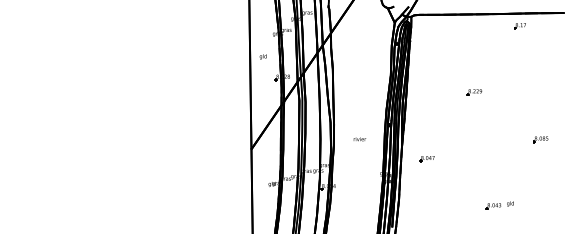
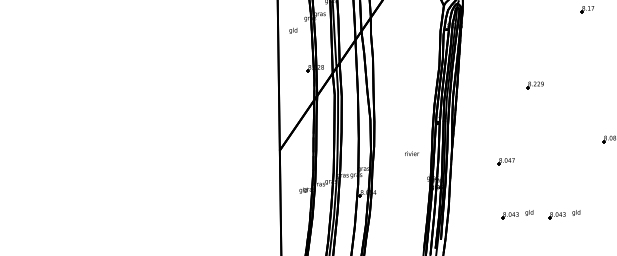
text: (262, 56) -> (292, 30), moved
text: (359, 139) -> (411, 154), moved
part: (426, 159) -> (505, 162), moved
part: (458, 205) -> (516, 214), added

